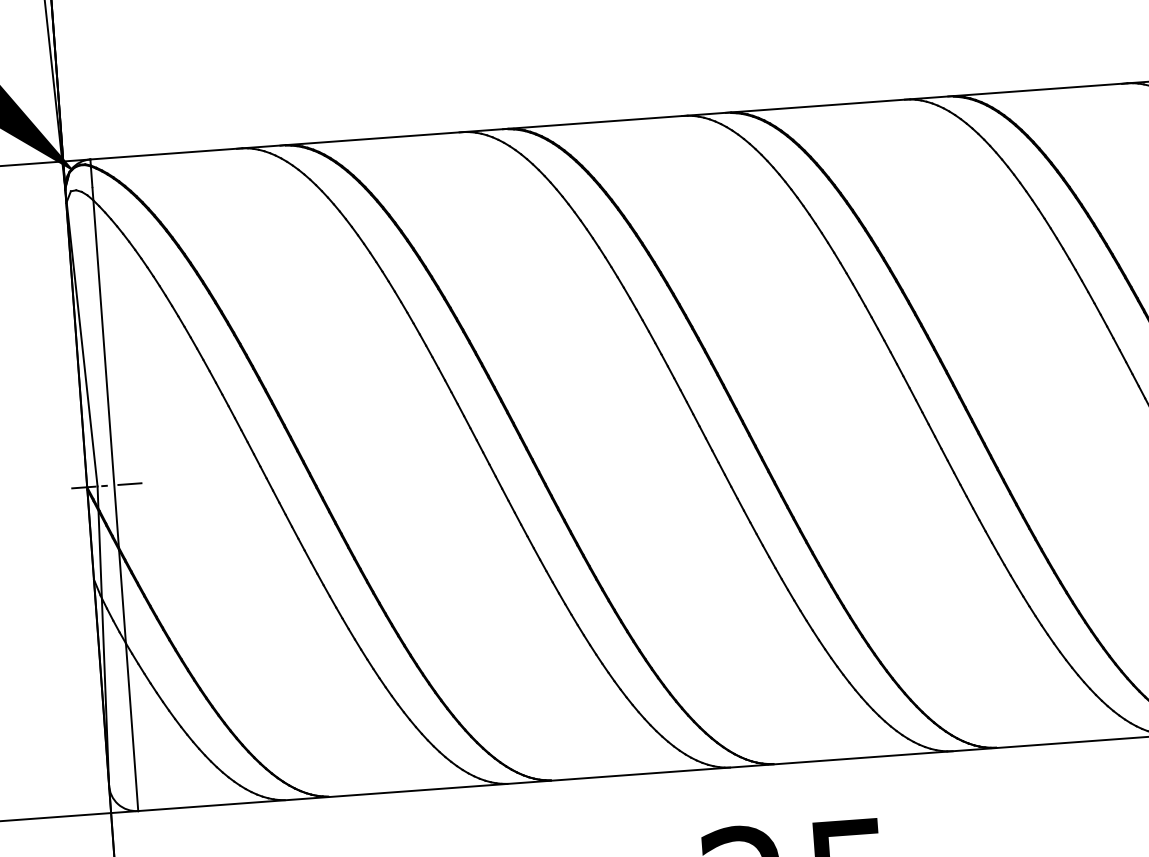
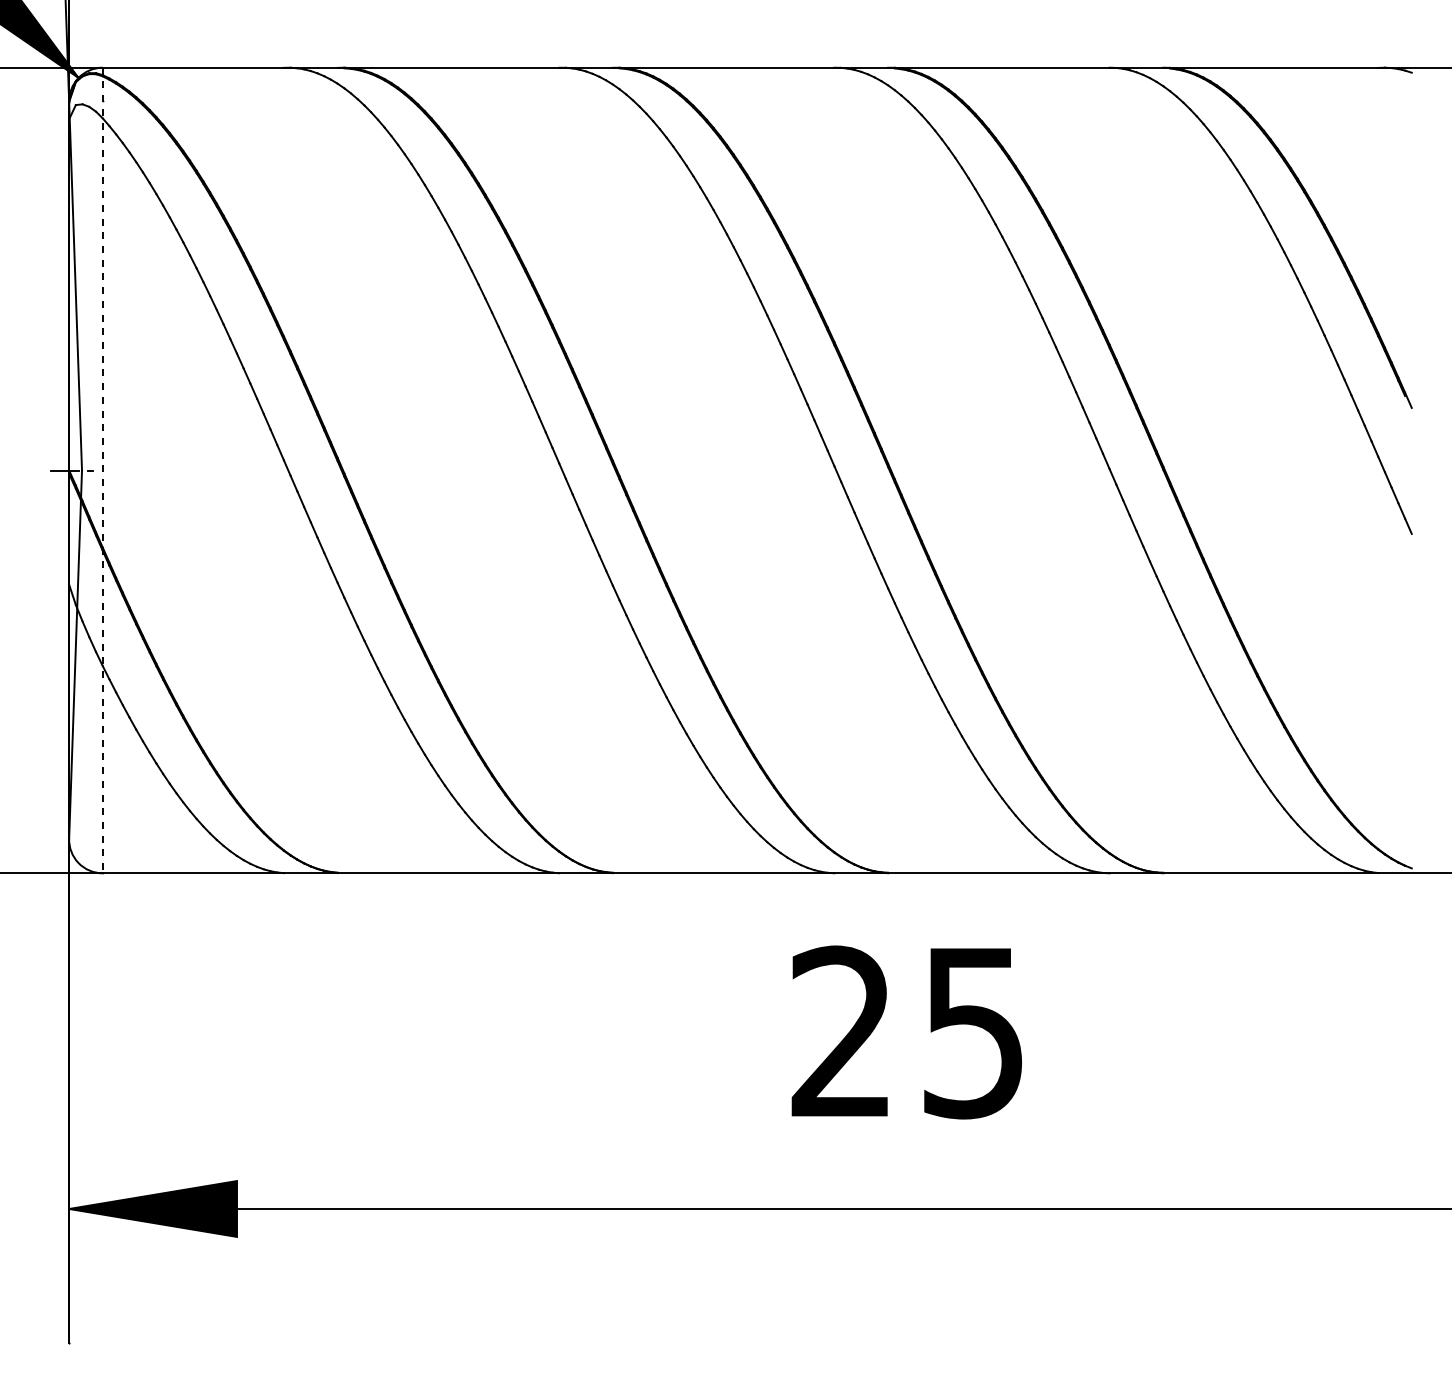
line: (129, 484) -> (121, 470), removed
line: (114, 485) -> (102, 470), solid -> dashed

